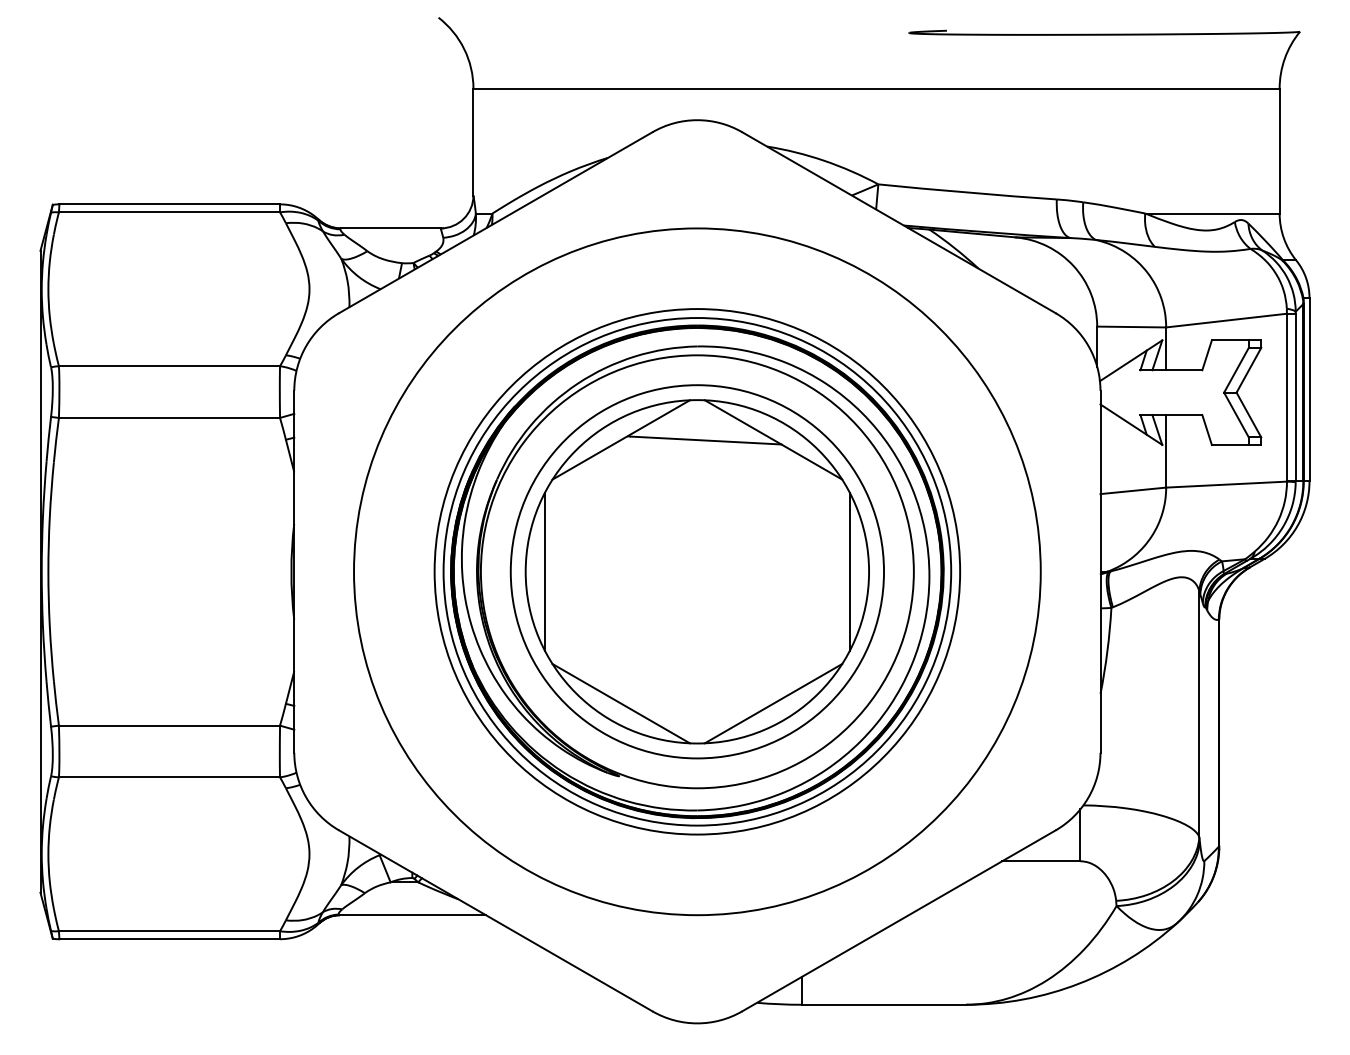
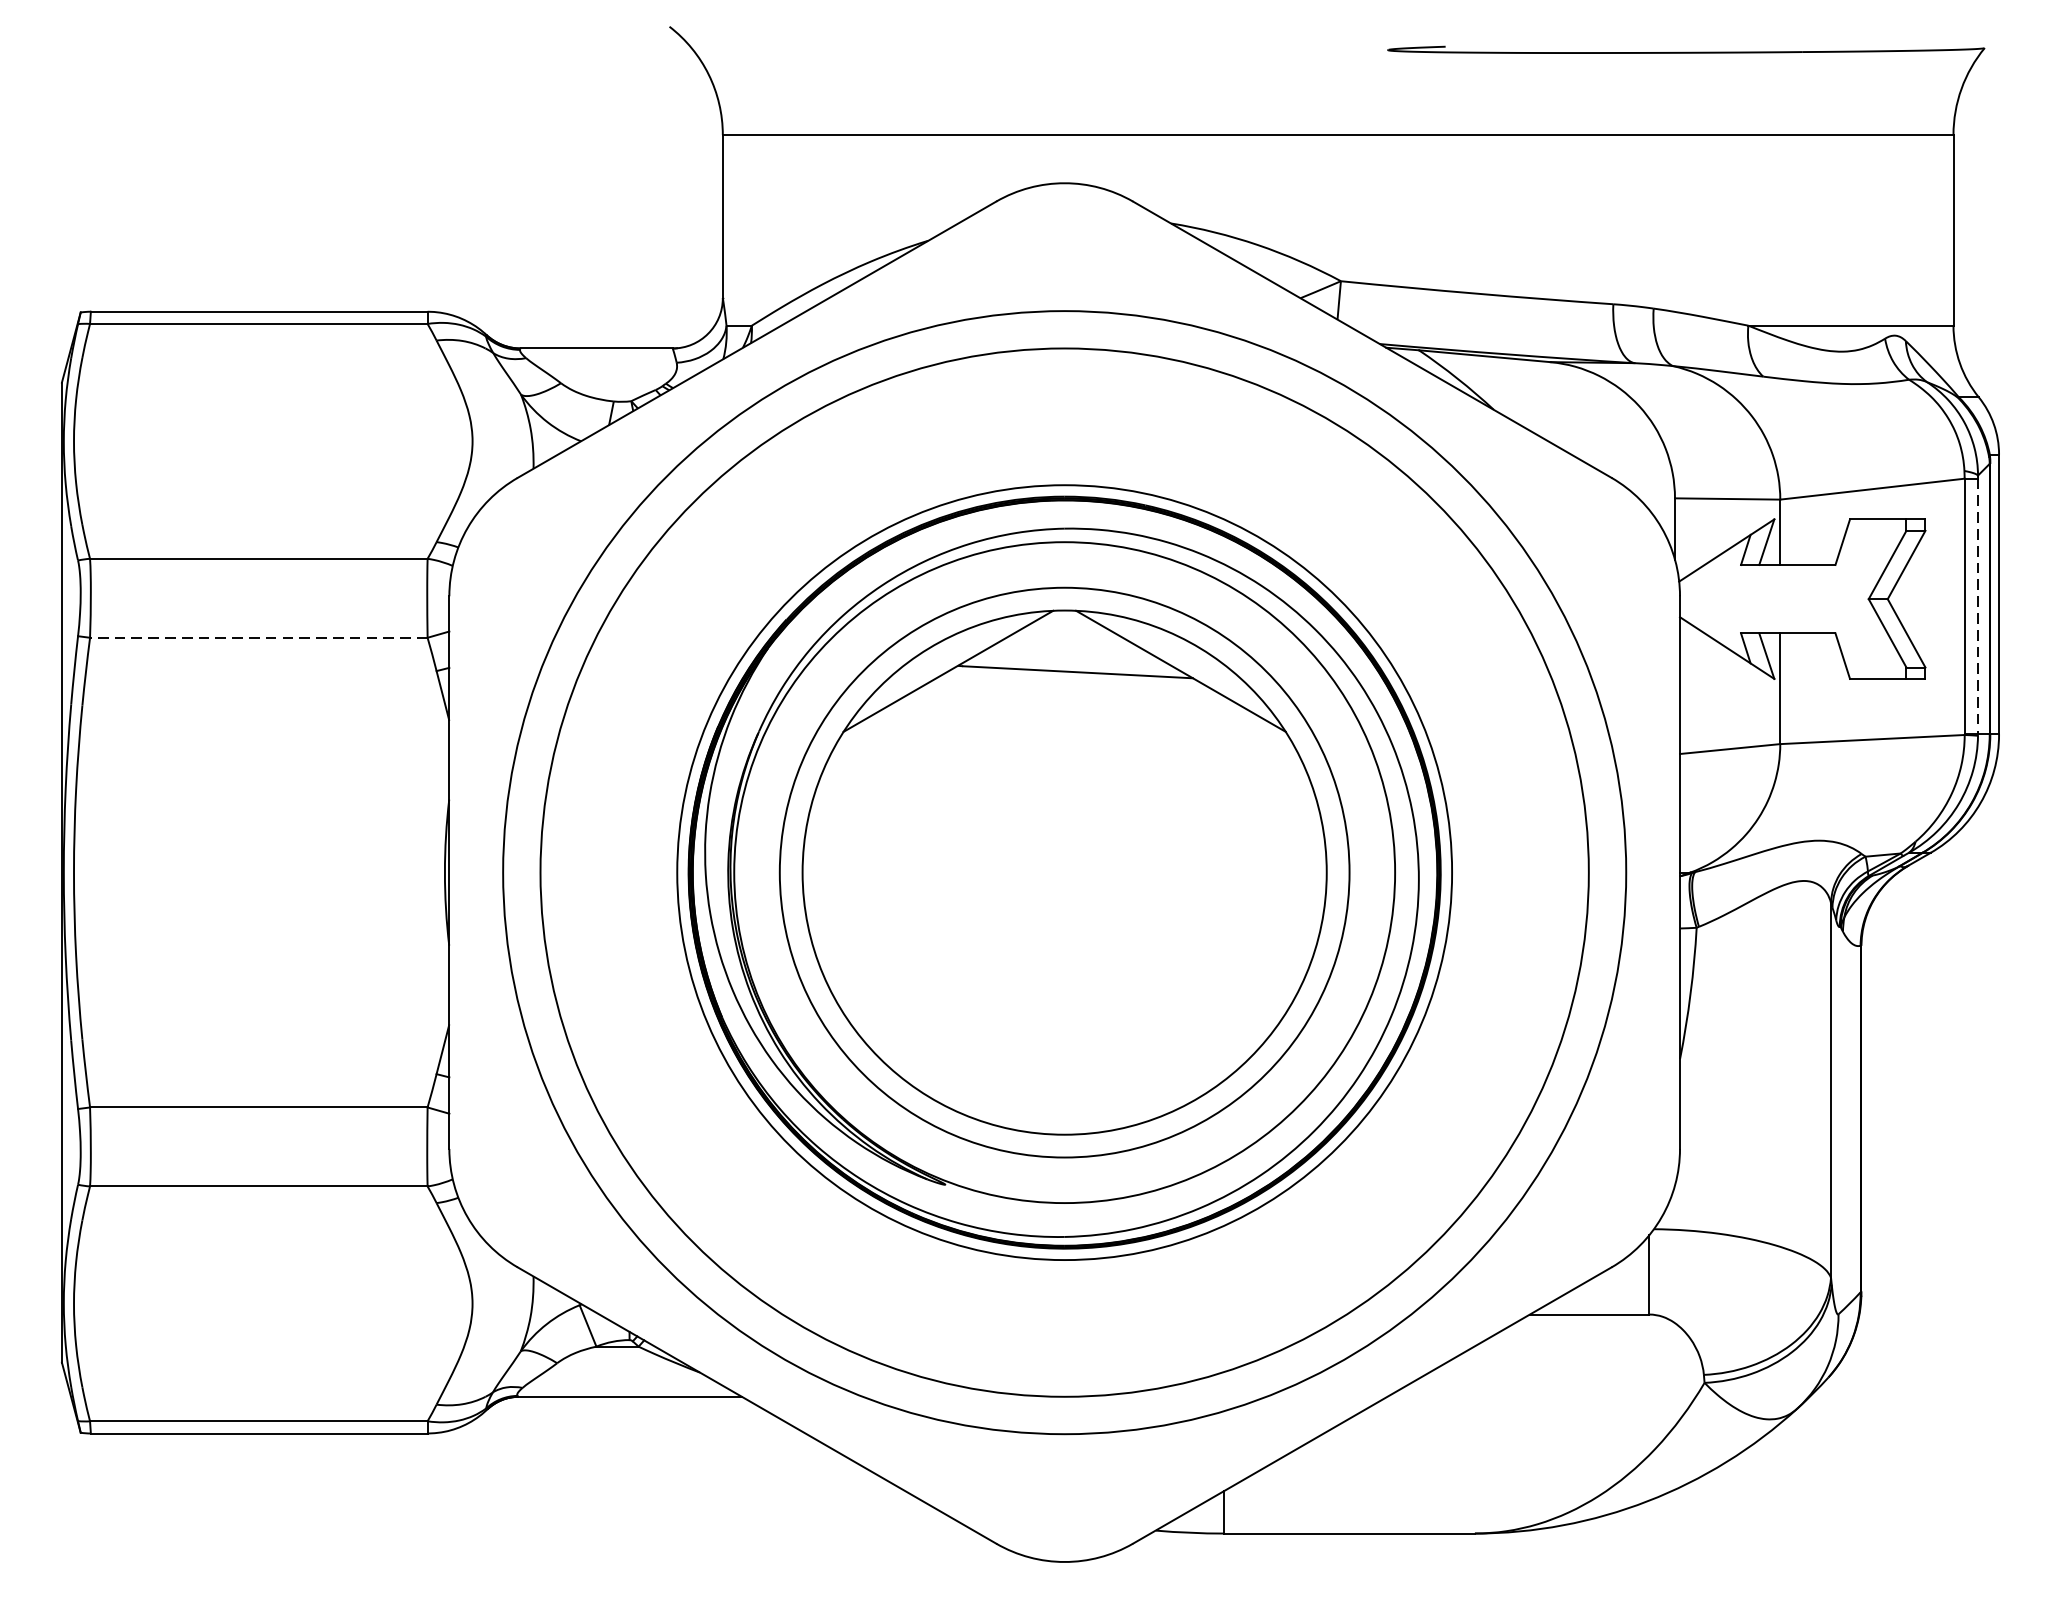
line: (1295, 397) -> (1977, 606), solid -> dashed
line: (169, 417) -> (258, 637), solid -> dashed
line: (545, 571) -> (832, 872), removed
circle: (697, 571) -> (1064, 872), size x1.4
line: (849, 571) -> (1296, 872), removed
line: (620, 703) -> (947, 1073), removed
line: (773, 703) -> (1180, 1073), removed

